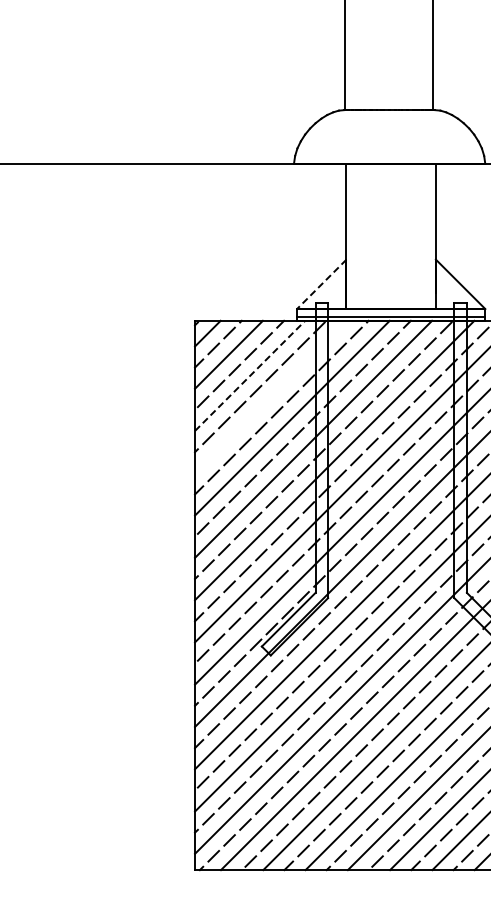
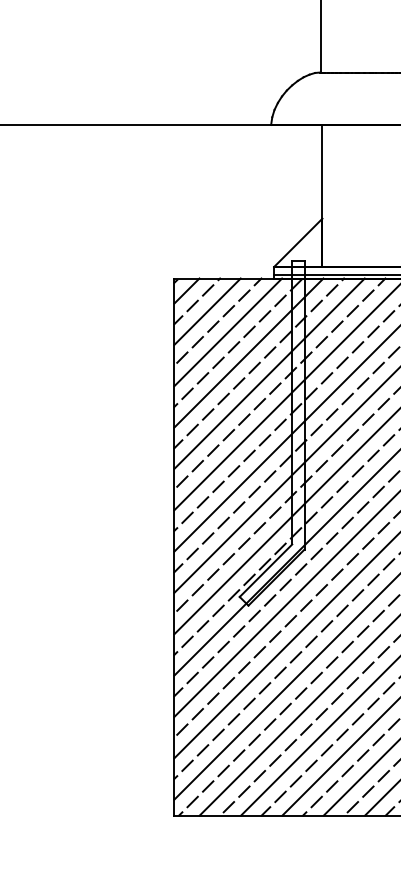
line: (321, 284) -> (298, 242), dashed -> solid
line: (250, 375) -> (228, 331), dashed -> solid
line: (271, 396) -> (249, 352), added

